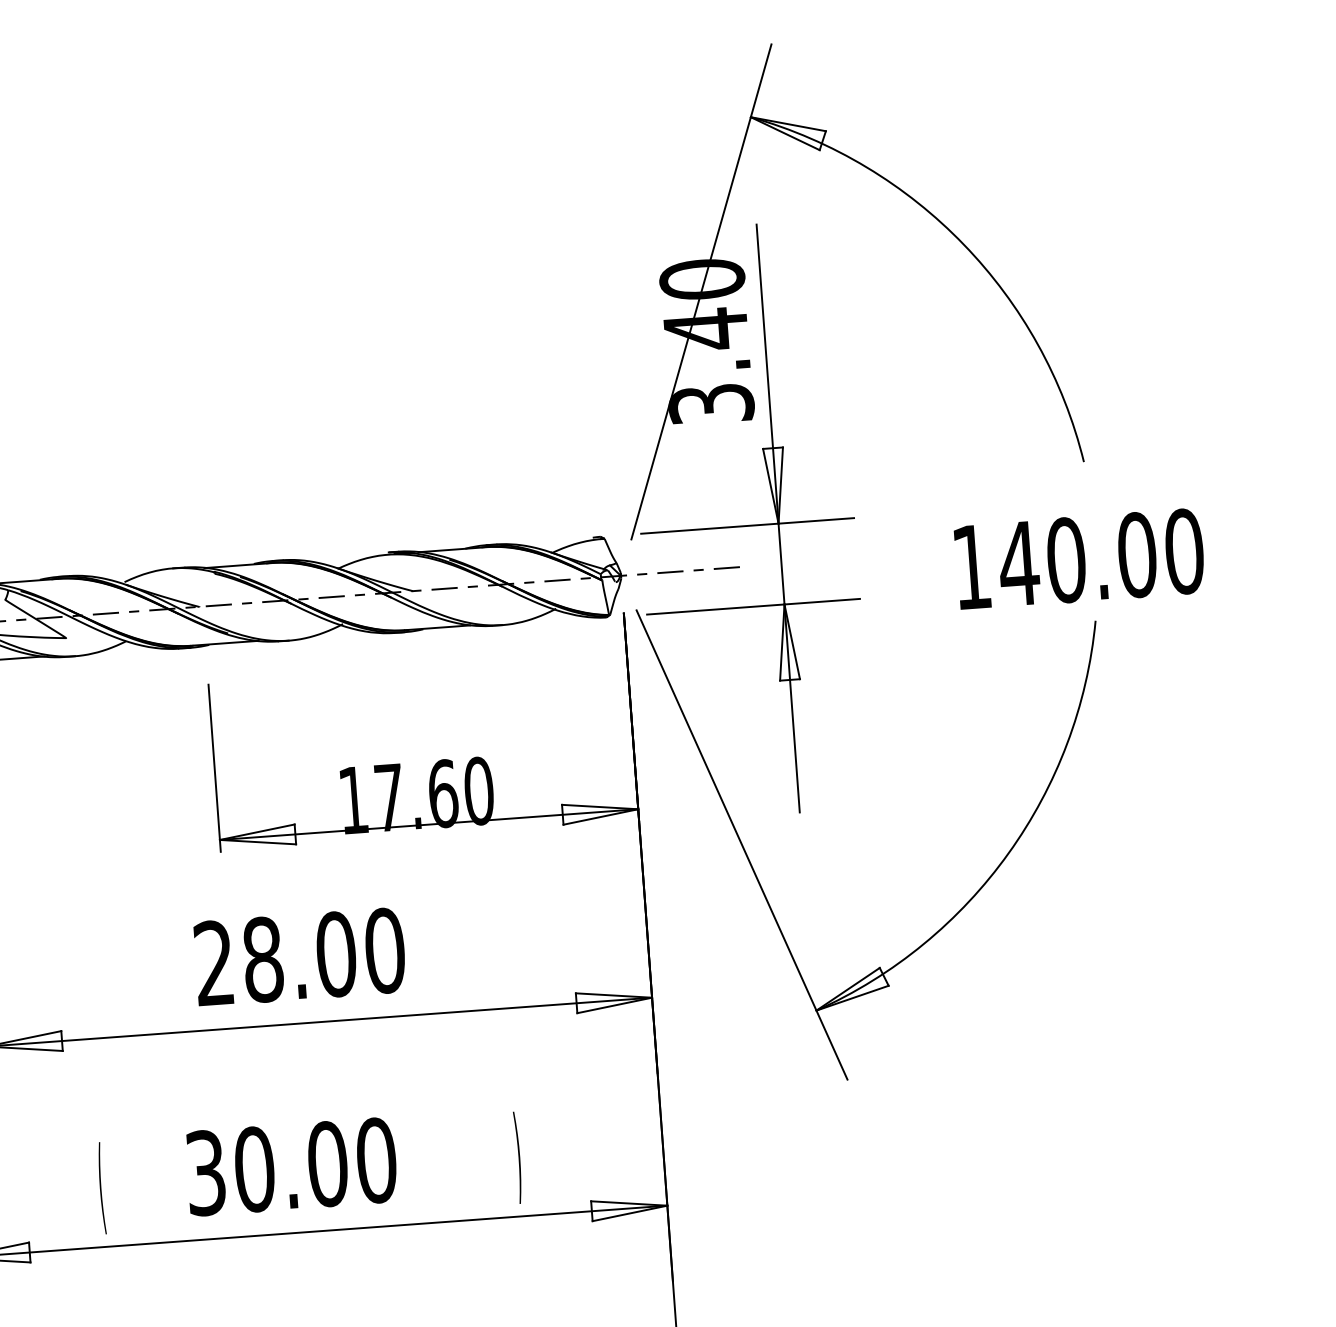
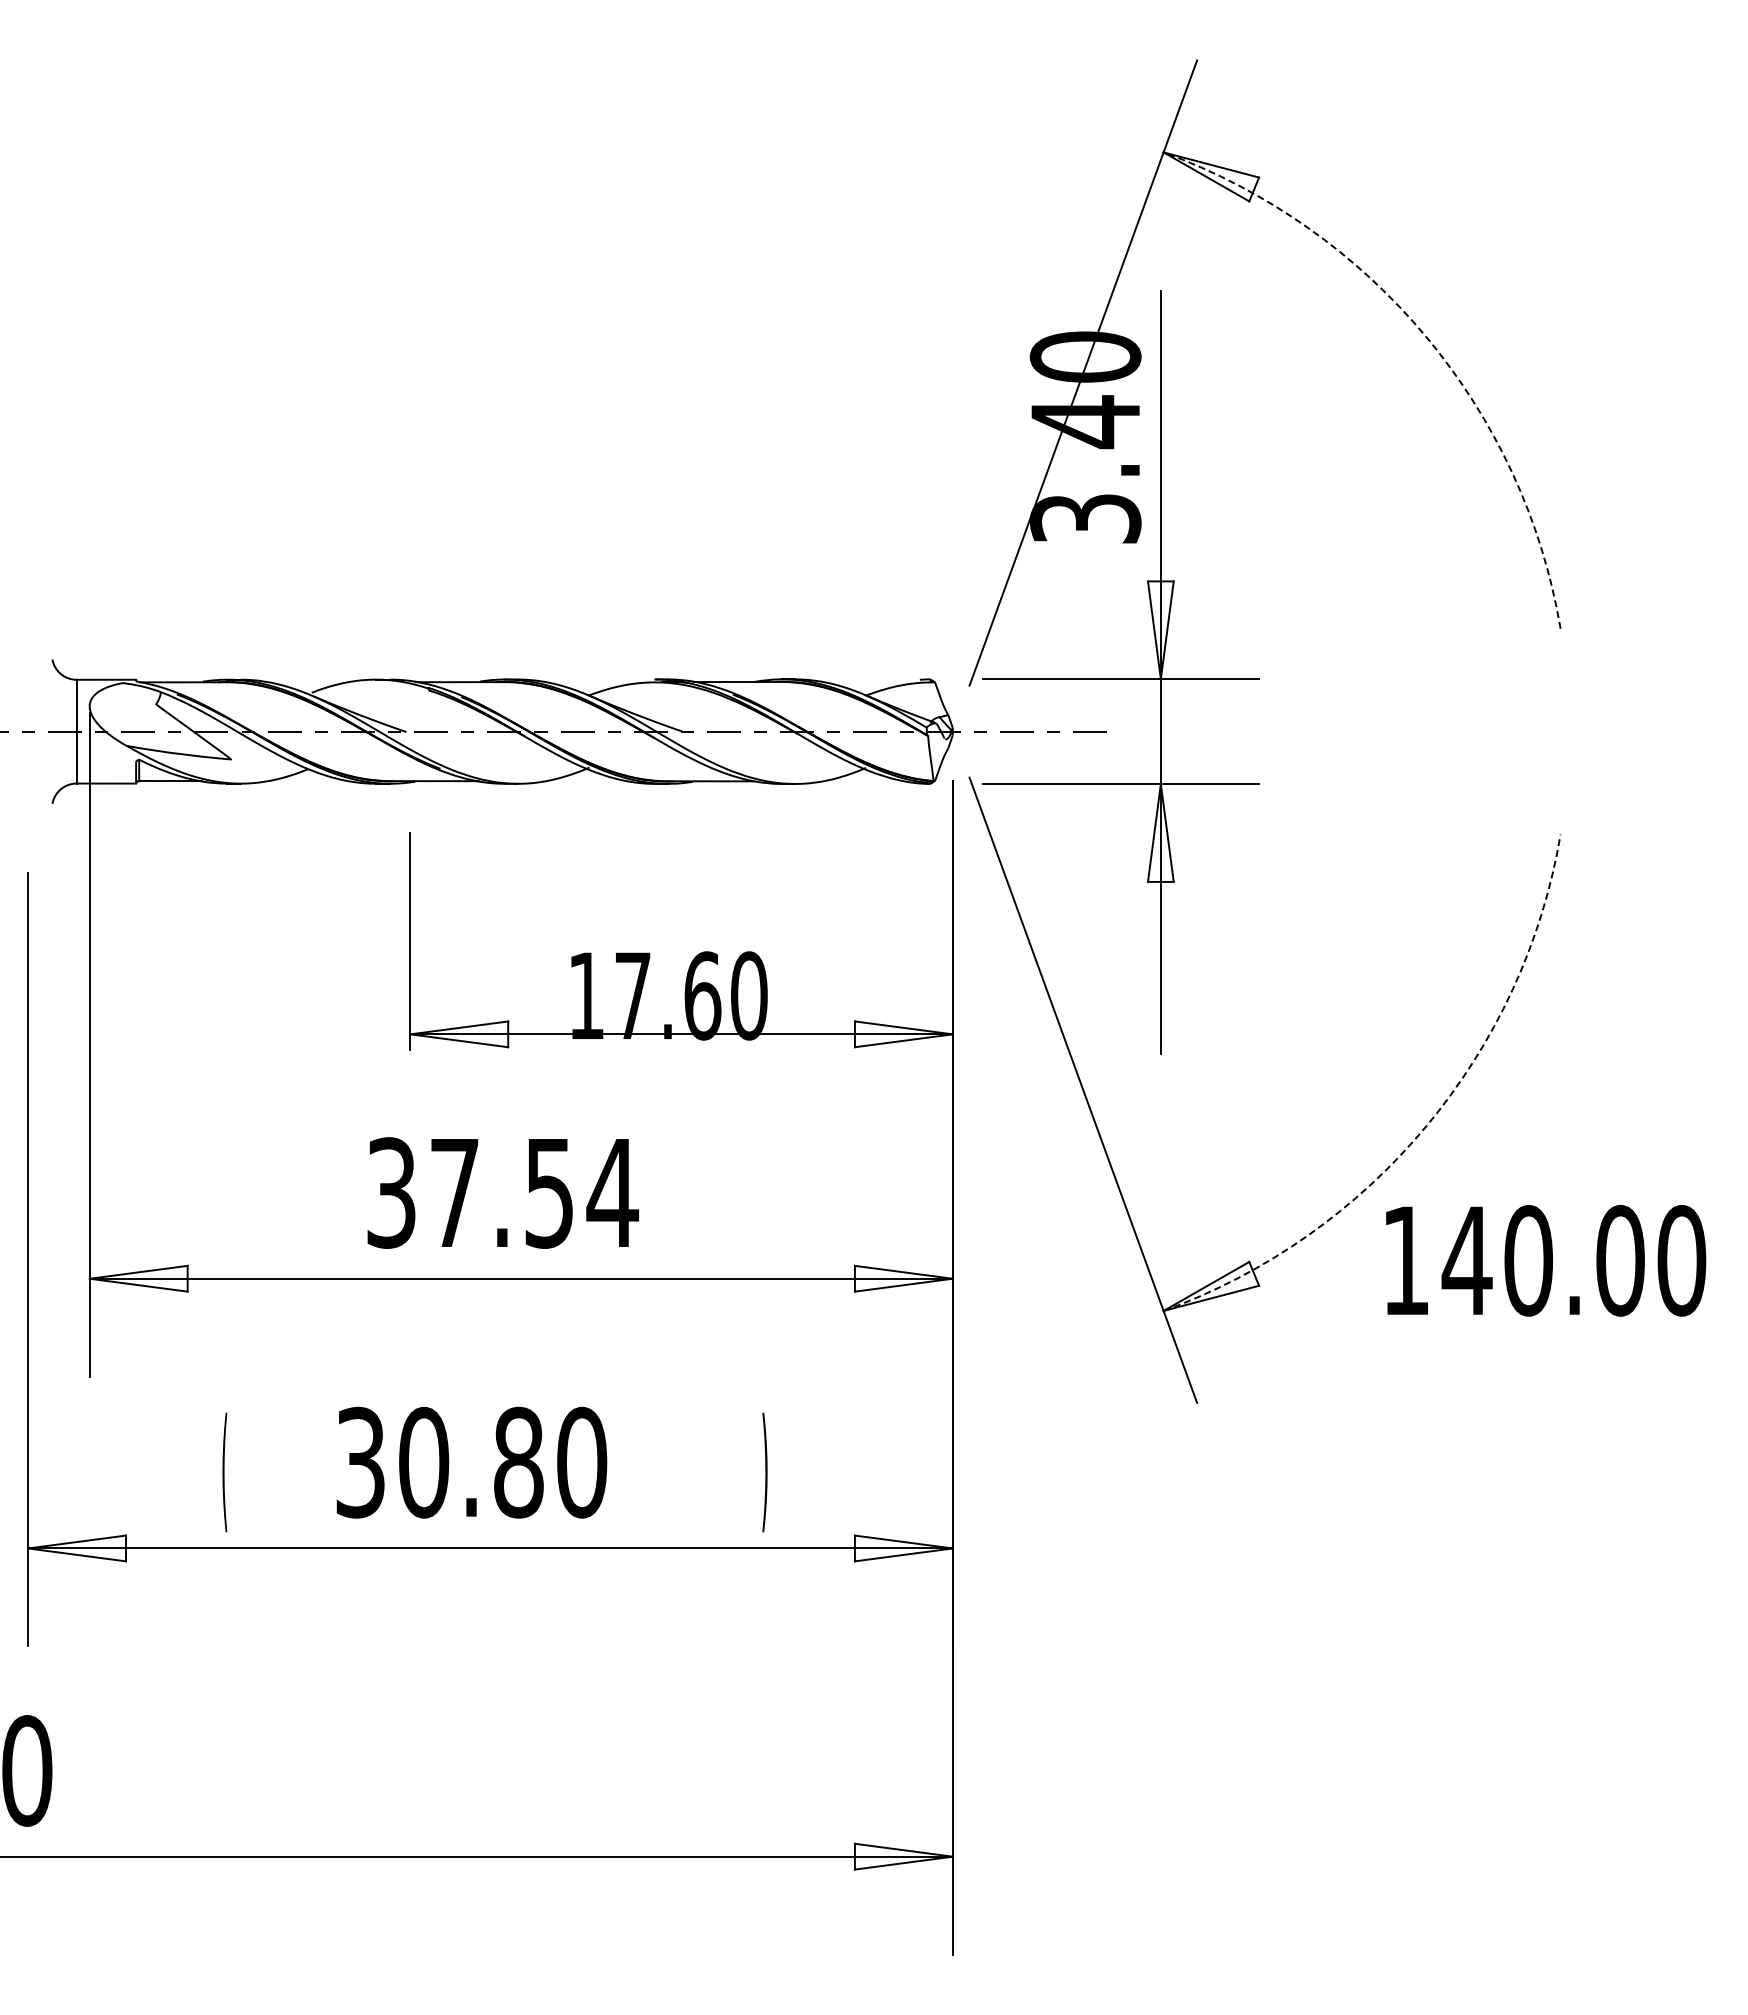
arc: (964, 245) -> (1426, 337), solid -> dashed
text: (1080, 559) -> (1546, 1260), moved
arc: (1008, 853) -> (1426, 1126), solid -> dashed
text: (300, 956) -> (503, 1192), 28.00 -> 37.54
text: (327, 1164) -> (518, 1462), 30.00 -> 30.80

